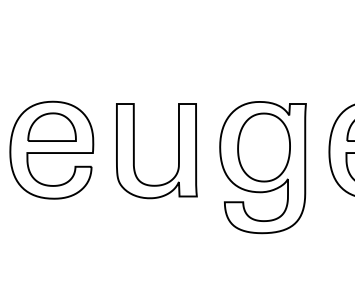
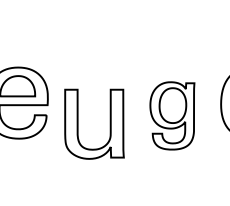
part: (134, 151) -> (78, 124), moved
part: (262, 167) -> (172, 115), size x0.7

